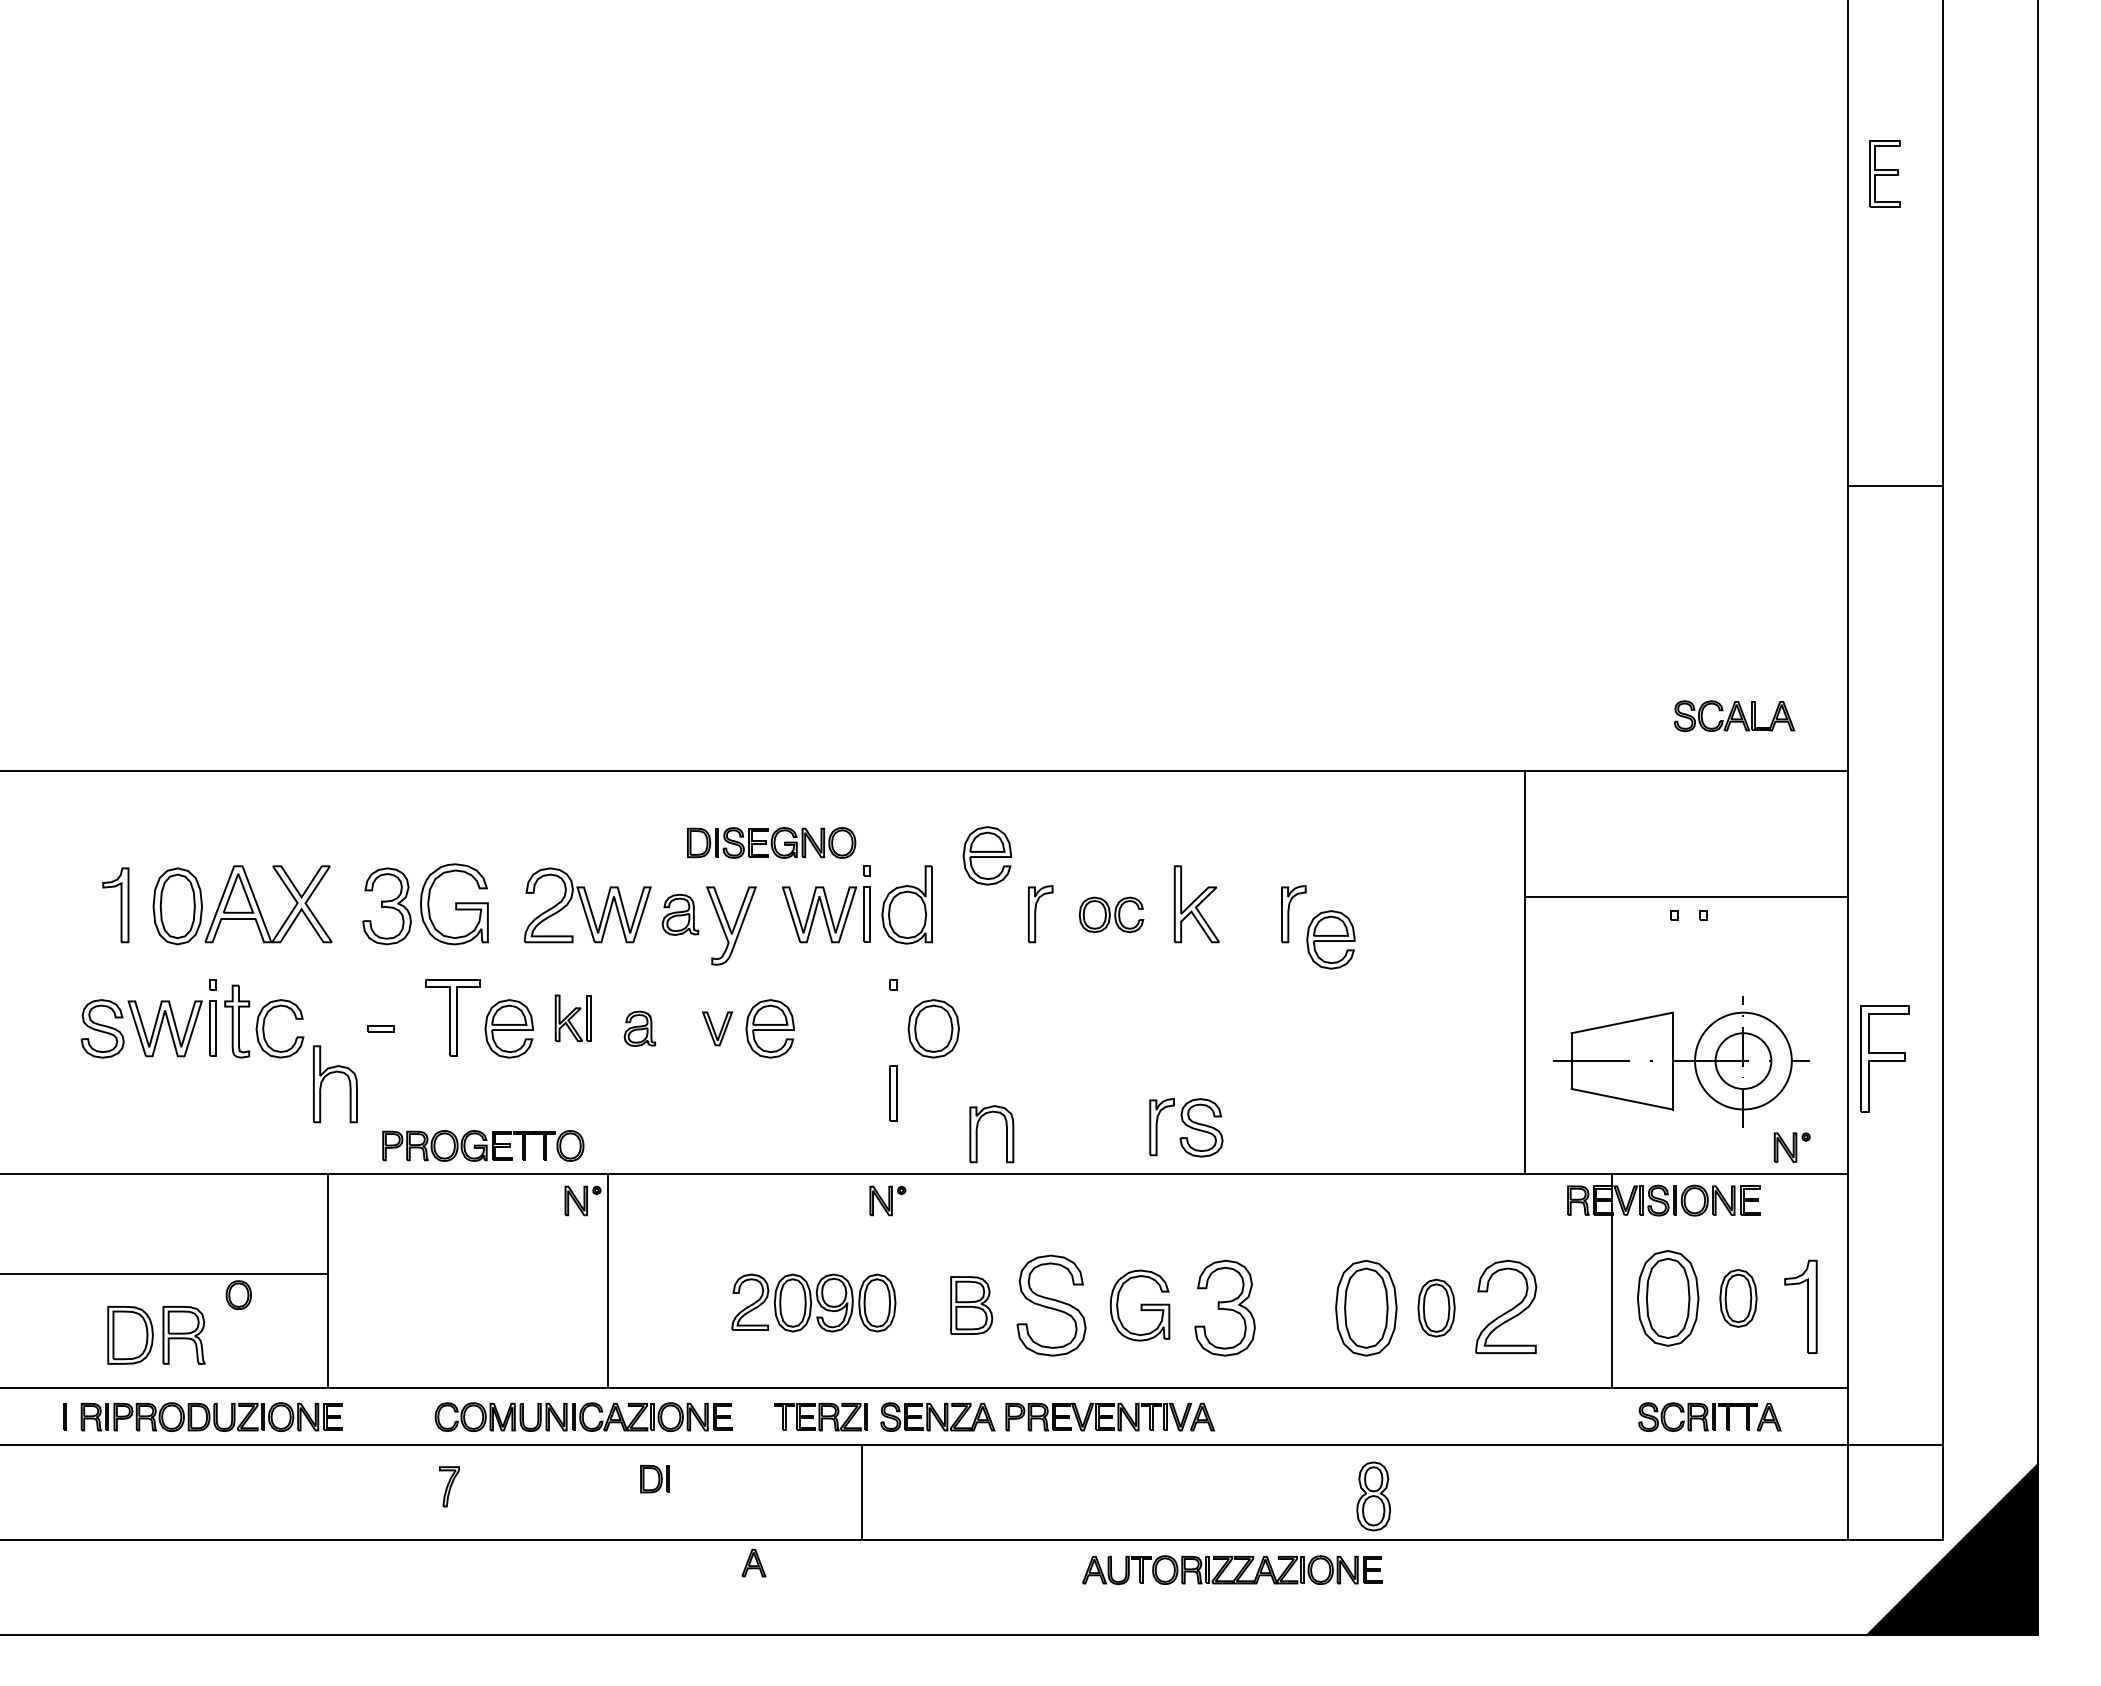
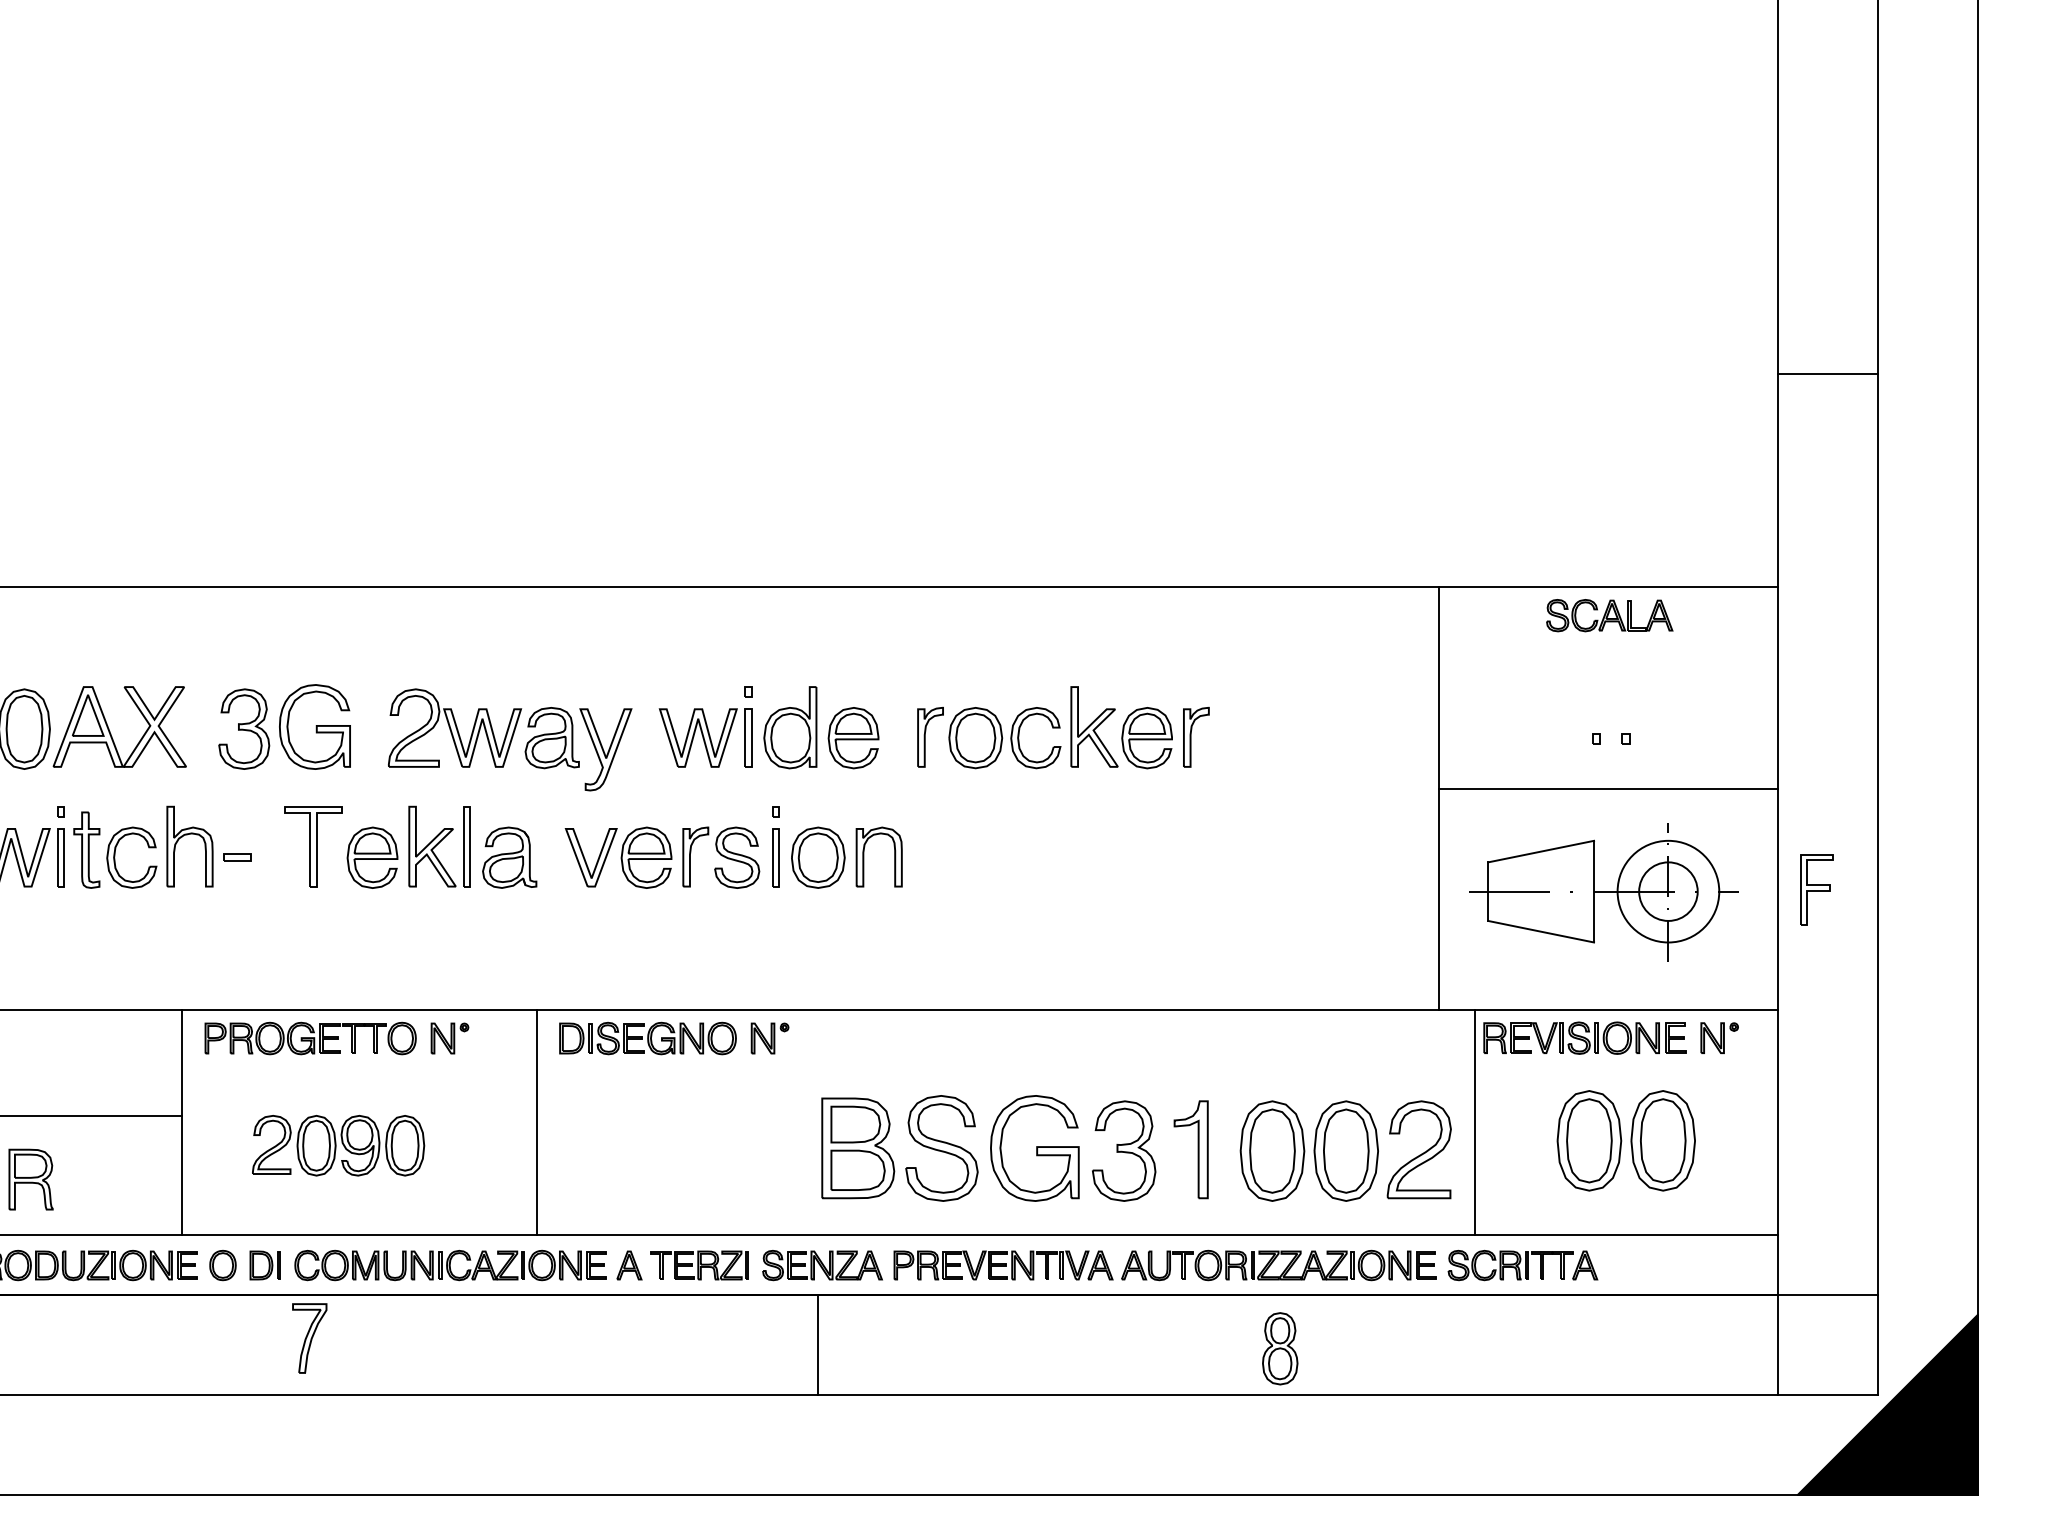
line: (1894, 486) -> (1827, 374), moved
part: (1734, 716) -> (1609, 615), moved
part: (771, 842) -> (647, 1038), moved
part: (986, 855) -> (852, 737), moved
line: (1685, 897) -> (1607, 789), moved
part: (680, 914) -> (552, 737), size x1.43
part: (1111, 914) -> (1004, 737), size x1.67
part: (1330, 939) -> (1146, 737), moved
part: (572, 1018) -> (438, 846), size x1.67
part: (639, 1028) -> (509, 857), size x1.67
part: (717, 1028) -> (591, 857), size x1.67
part: (1884, 1059) -> (1816, 889), size x0.62
part: (334, 1073) -> (189, 835), moved
part: (893, 1093) -> (775, 857), moved
part: (1186, 1127) -> (721, 857), moved
part: (977, 1134) -> (864, 857), moved
part: (483, 1145) -> (310, 1038), moved
part: (1791, 1147) -> (1718, 1038), moved
line: (607, 1280) -> (536, 1122), moved
line: (1612, 1280) -> (1475, 1122), moved
part: (238, 1294) -> (222, 1264), moved
part: (1738, 1298) -> (1663, 1140), size x1.67
part: (813, 1302) -> (338, 1145), moved
part: (971, 1305) -> (857, 1148), size x1.67
part: (1139, 1305) -> (1034, 1148), size x1.43
part: (1807, 1306) -> (1198, 1149), moved
part: (1436, 1307) -> (1346, 1150), size x1.67
part: (1709, 1416) -> (1522, 1264), moved
part: (654, 1479) -> (264, 1265), moved
part: (449, 1486) -> (309, 1338), size x1.67
line: (861, 1492) -> (817, 1344), moved
part: (753, 1563) -> (628, 1265), moved
part: (1226, 1568) -> (1272, 1263), moved

